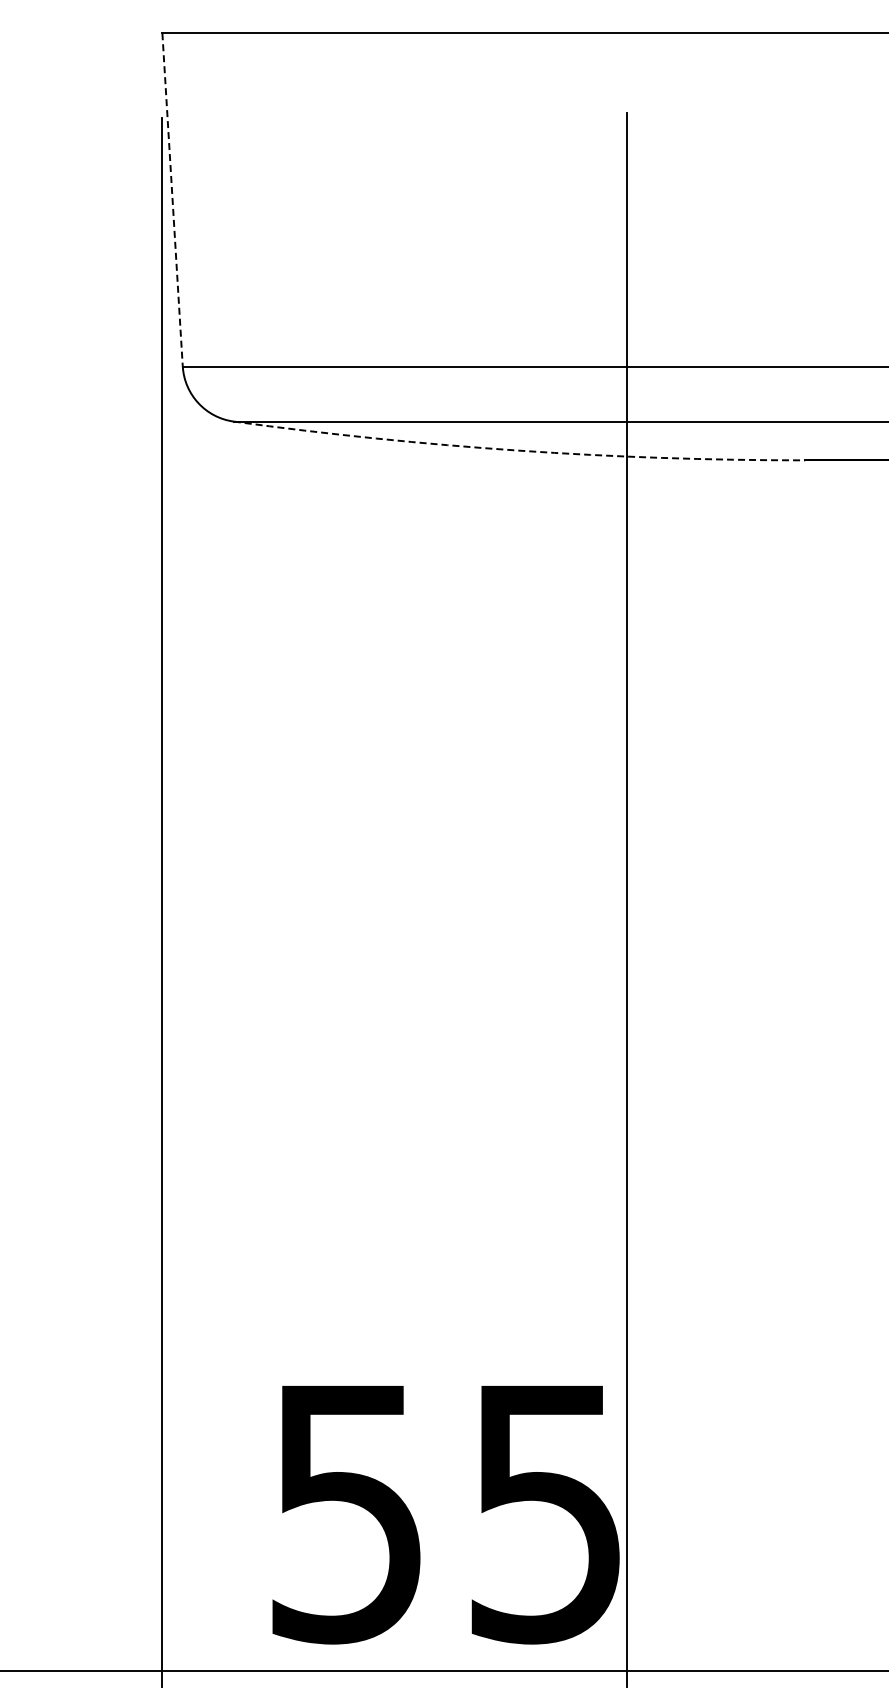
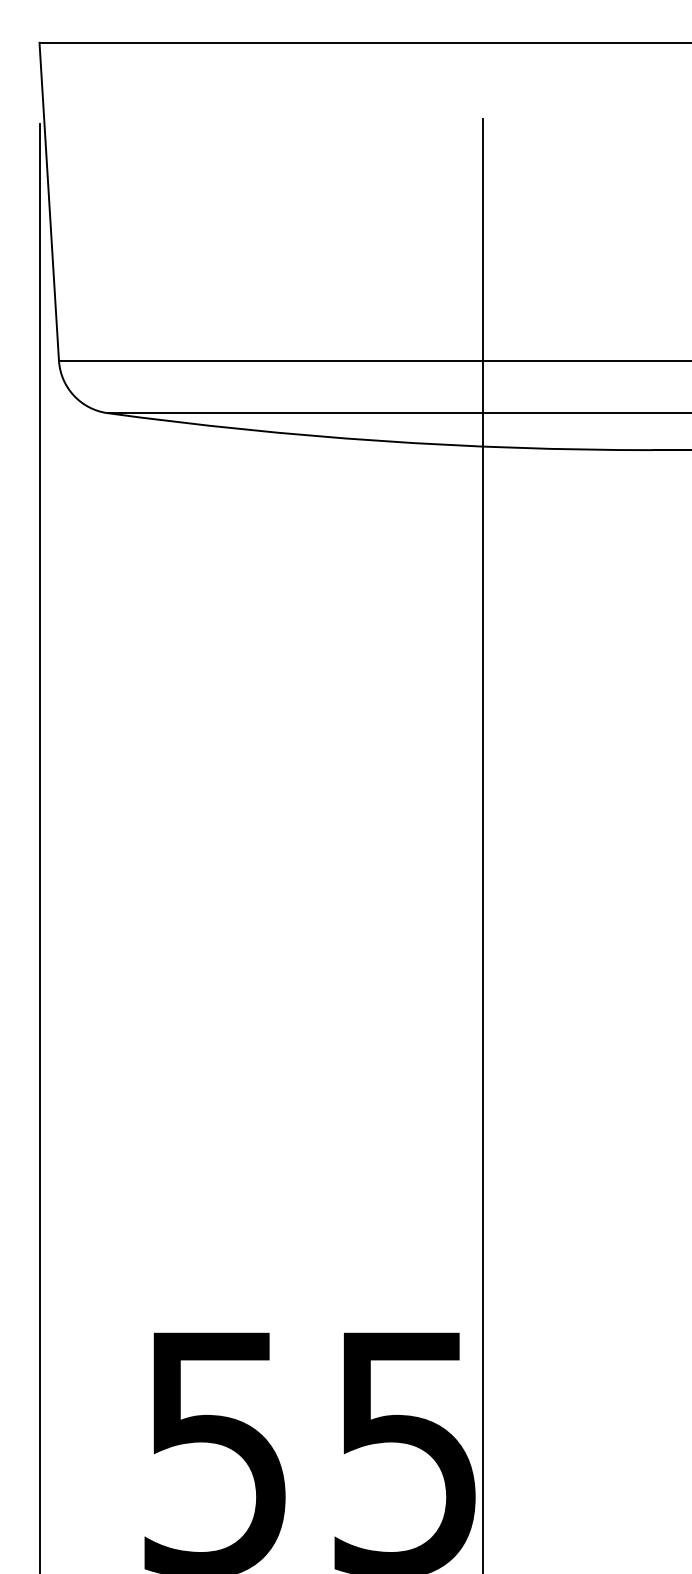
line: (172, 199) -> (49, 201), dashed -> solid
arc: (518, 450) -> (379, 440), dashed -> solid

